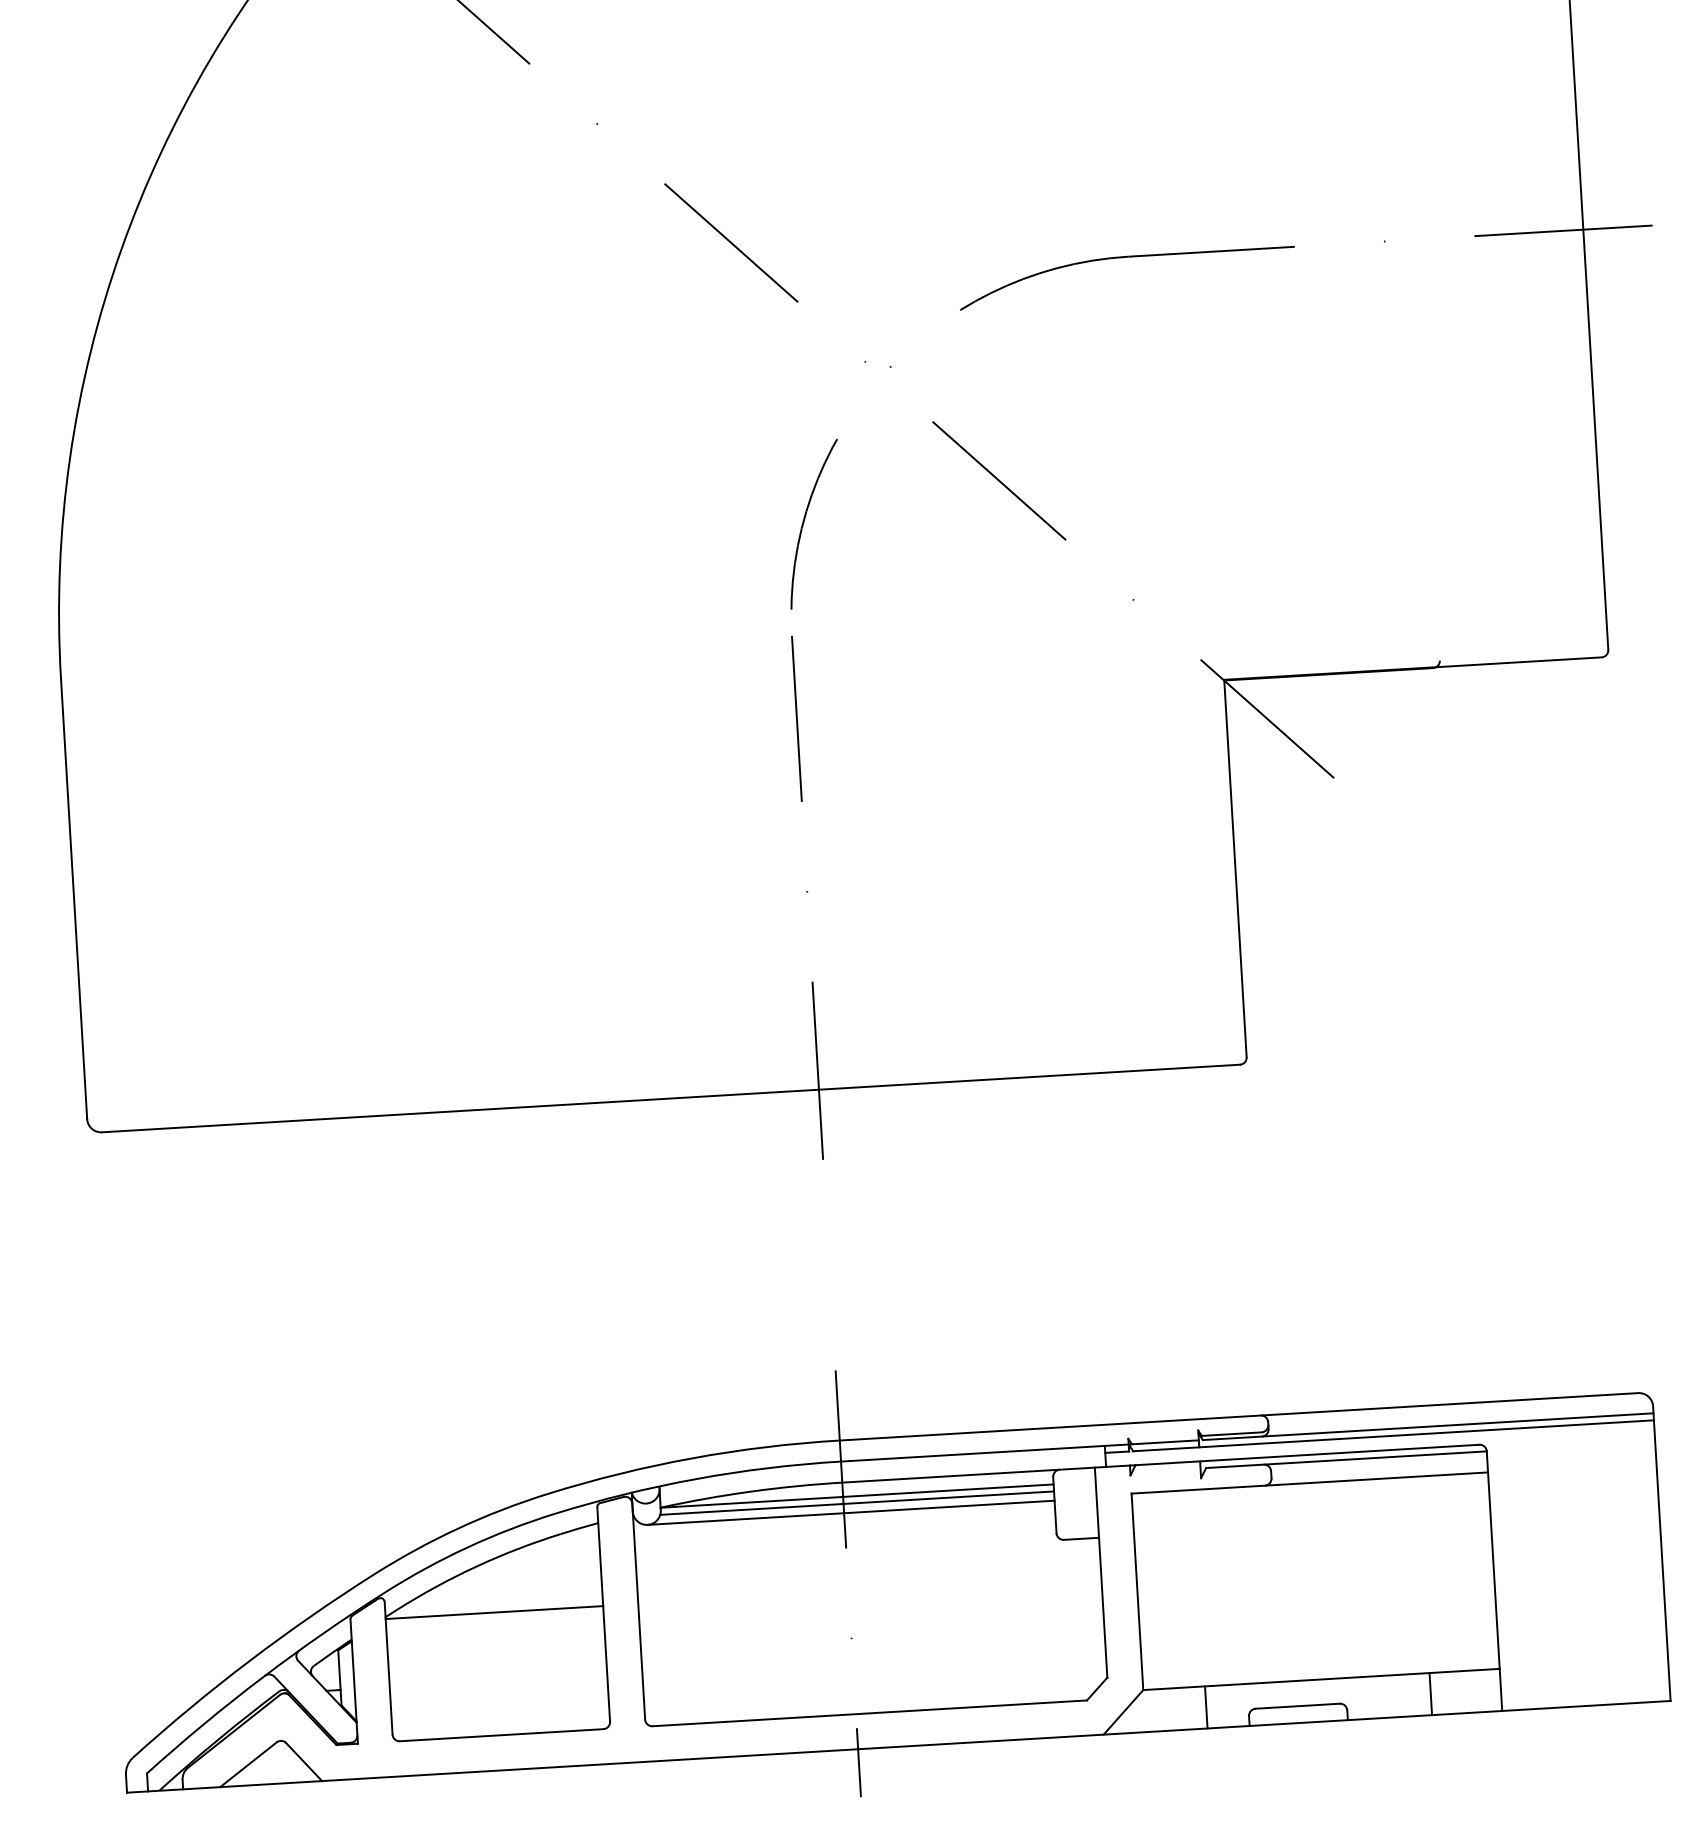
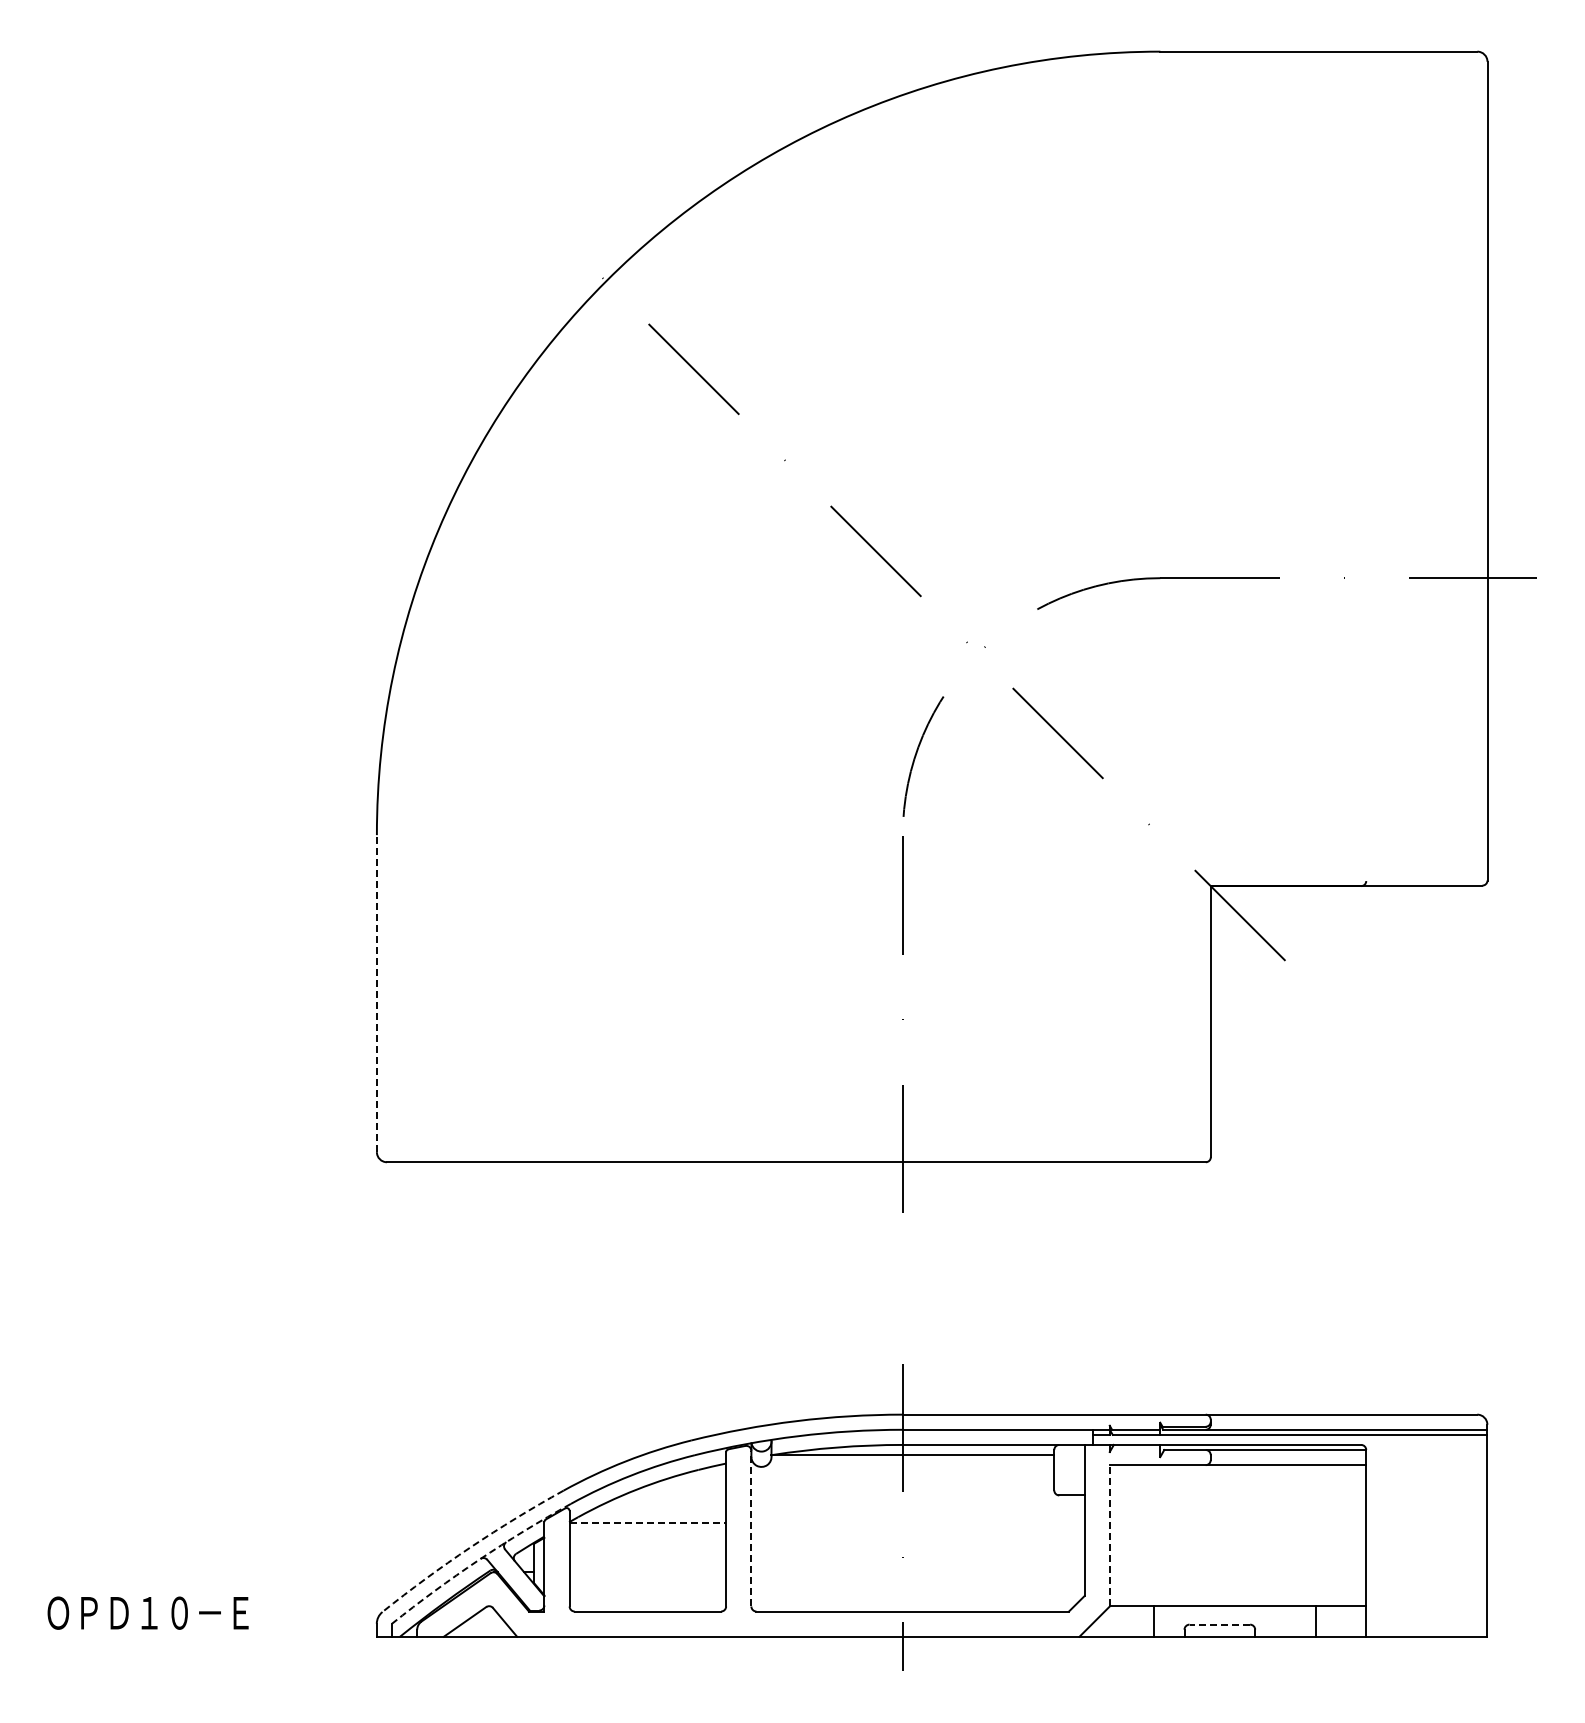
line: (73, 898) -> (376, 993), solid -> dashed
line: (857, 1503) -> (912, 1460), removed
line: (850, 1512) -> (907, 1466), removed
line: (1137, 1591) -> (1109, 1535), solid -> dashed
line: (638, 1611) -> (751, 1528), solid -> dashed
line: (495, 1612) -> (648, 1523), solid -> dashed
arc: (249, 1660) -> (470, 1547), solid -> dashed
arc: (262, 1678) -> (478, 1560), solid -> dashed
line: (1297, 1706) -> (1219, 1624), solid -> dashed

